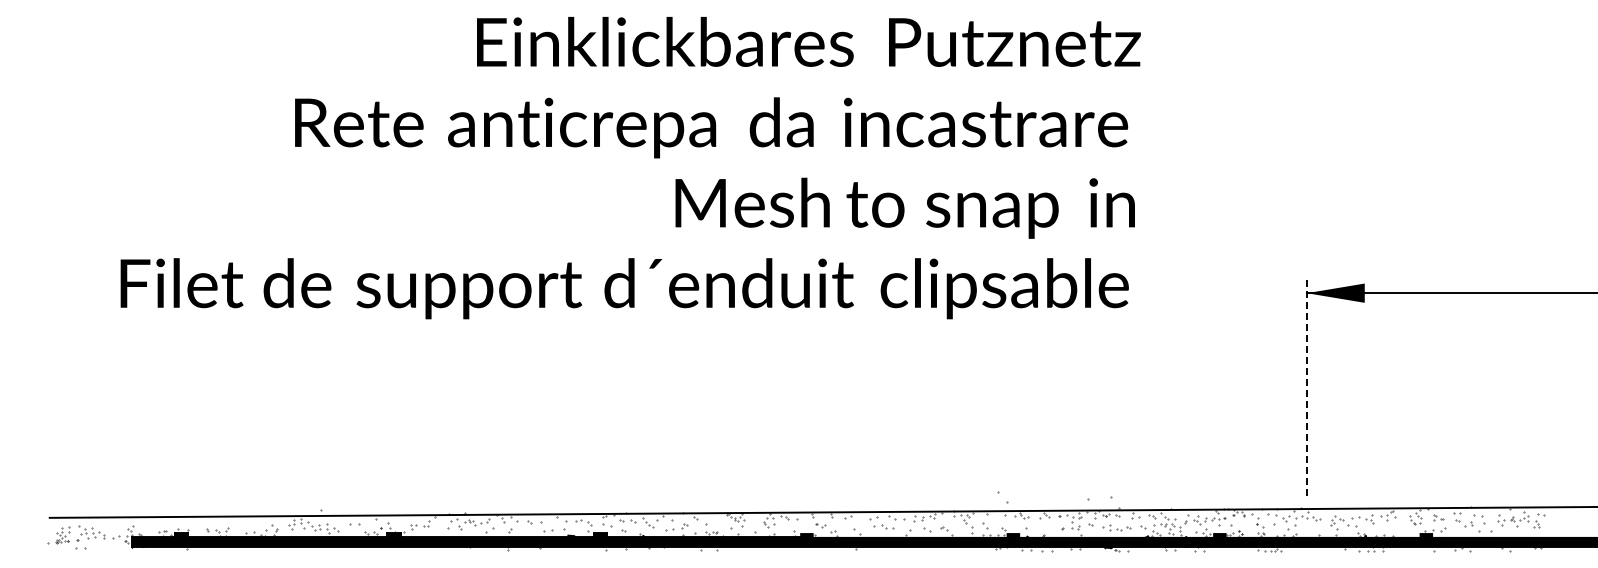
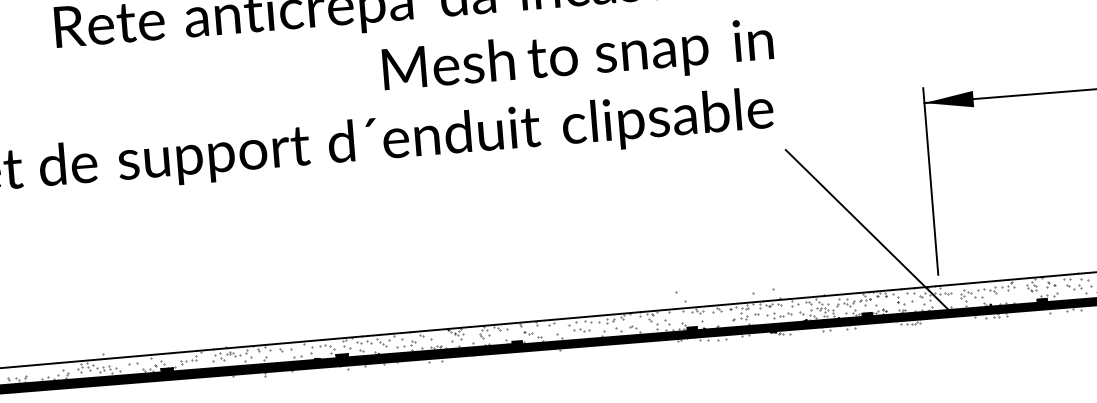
line: (1306, 385) -> (930, 181), dashed -> solid
line: (1227, 436) -> (866, 229), added

